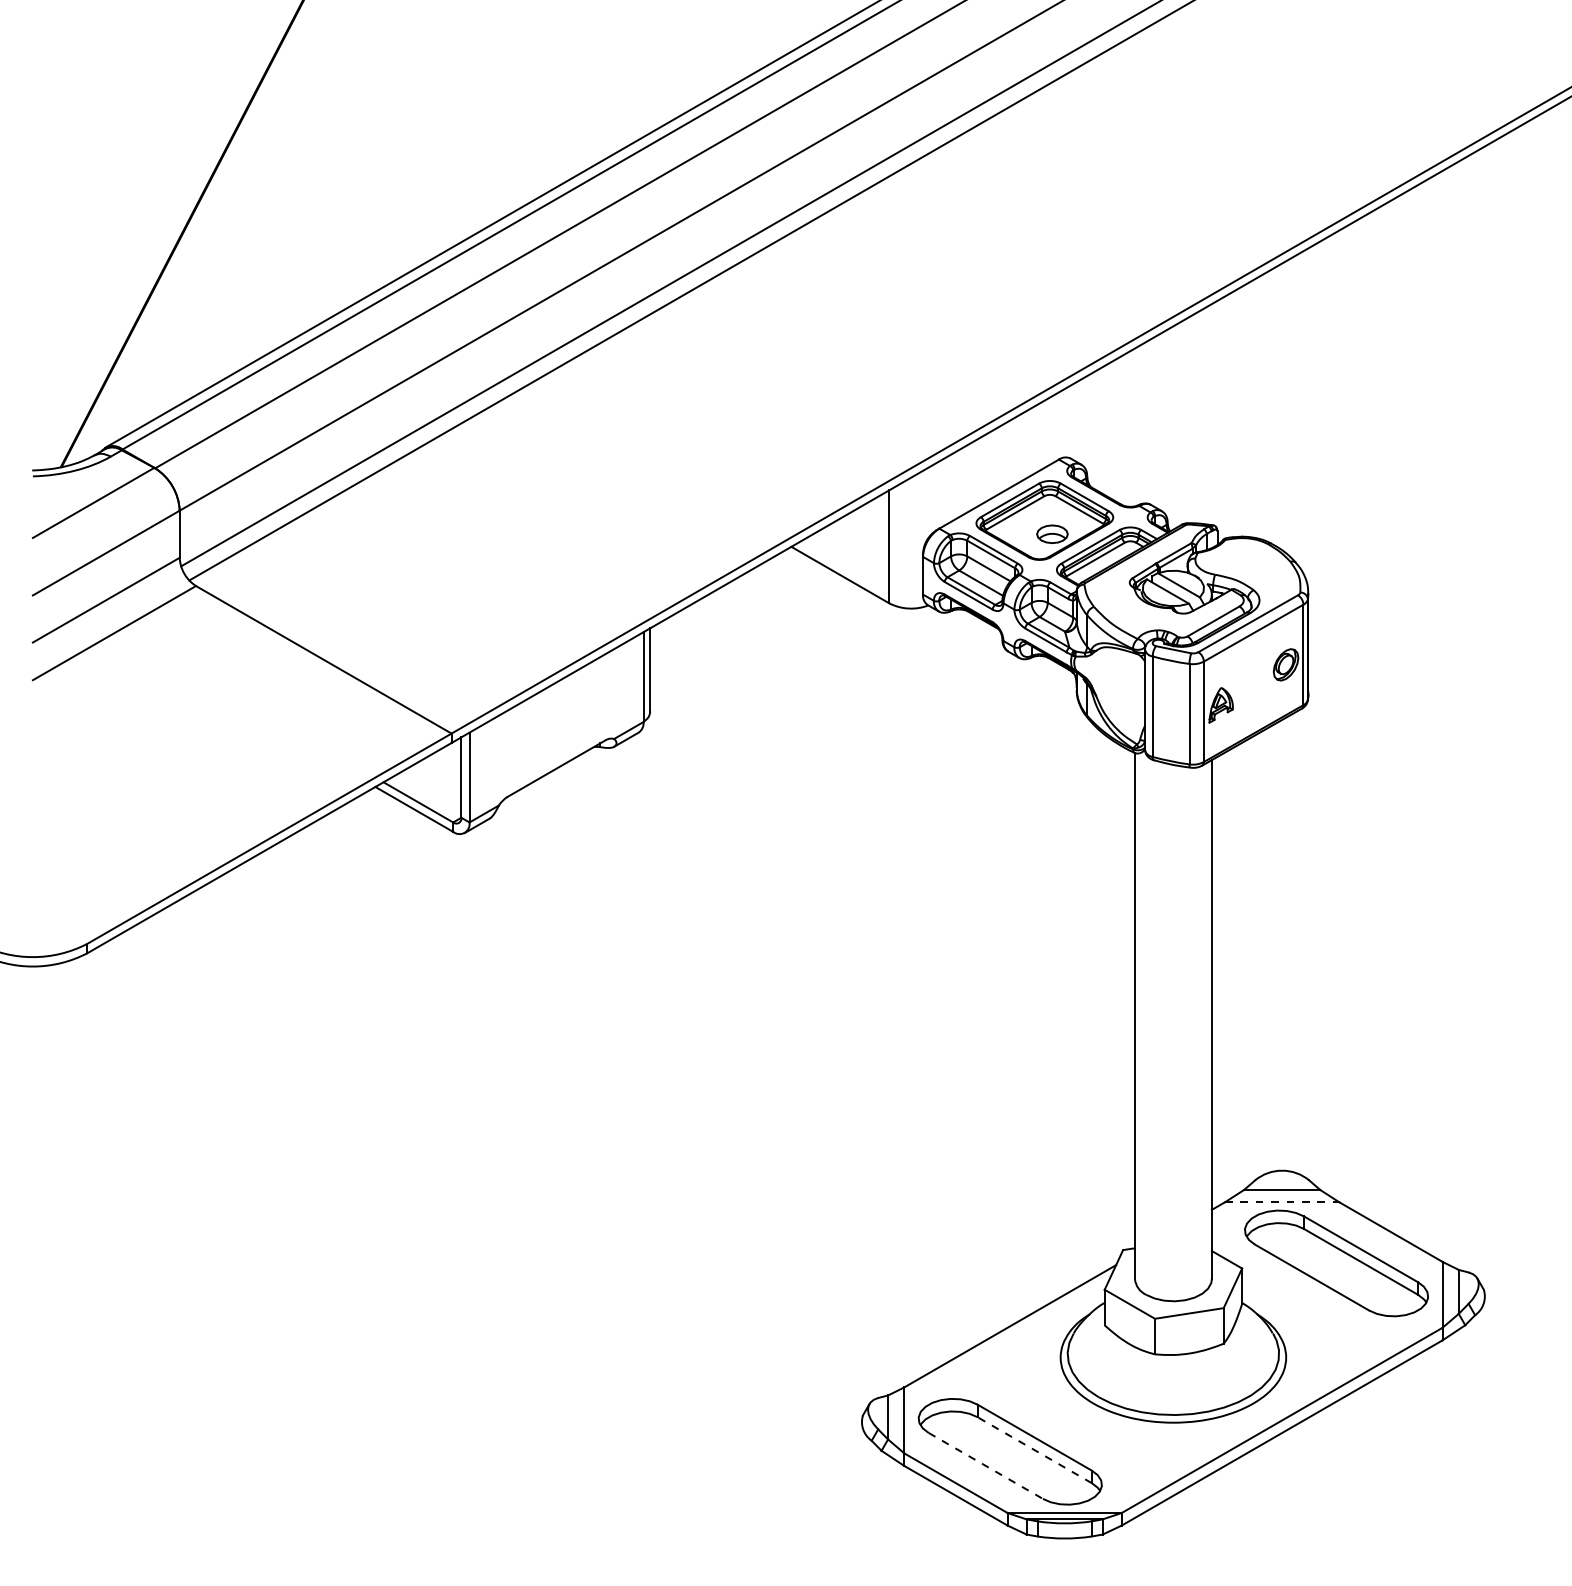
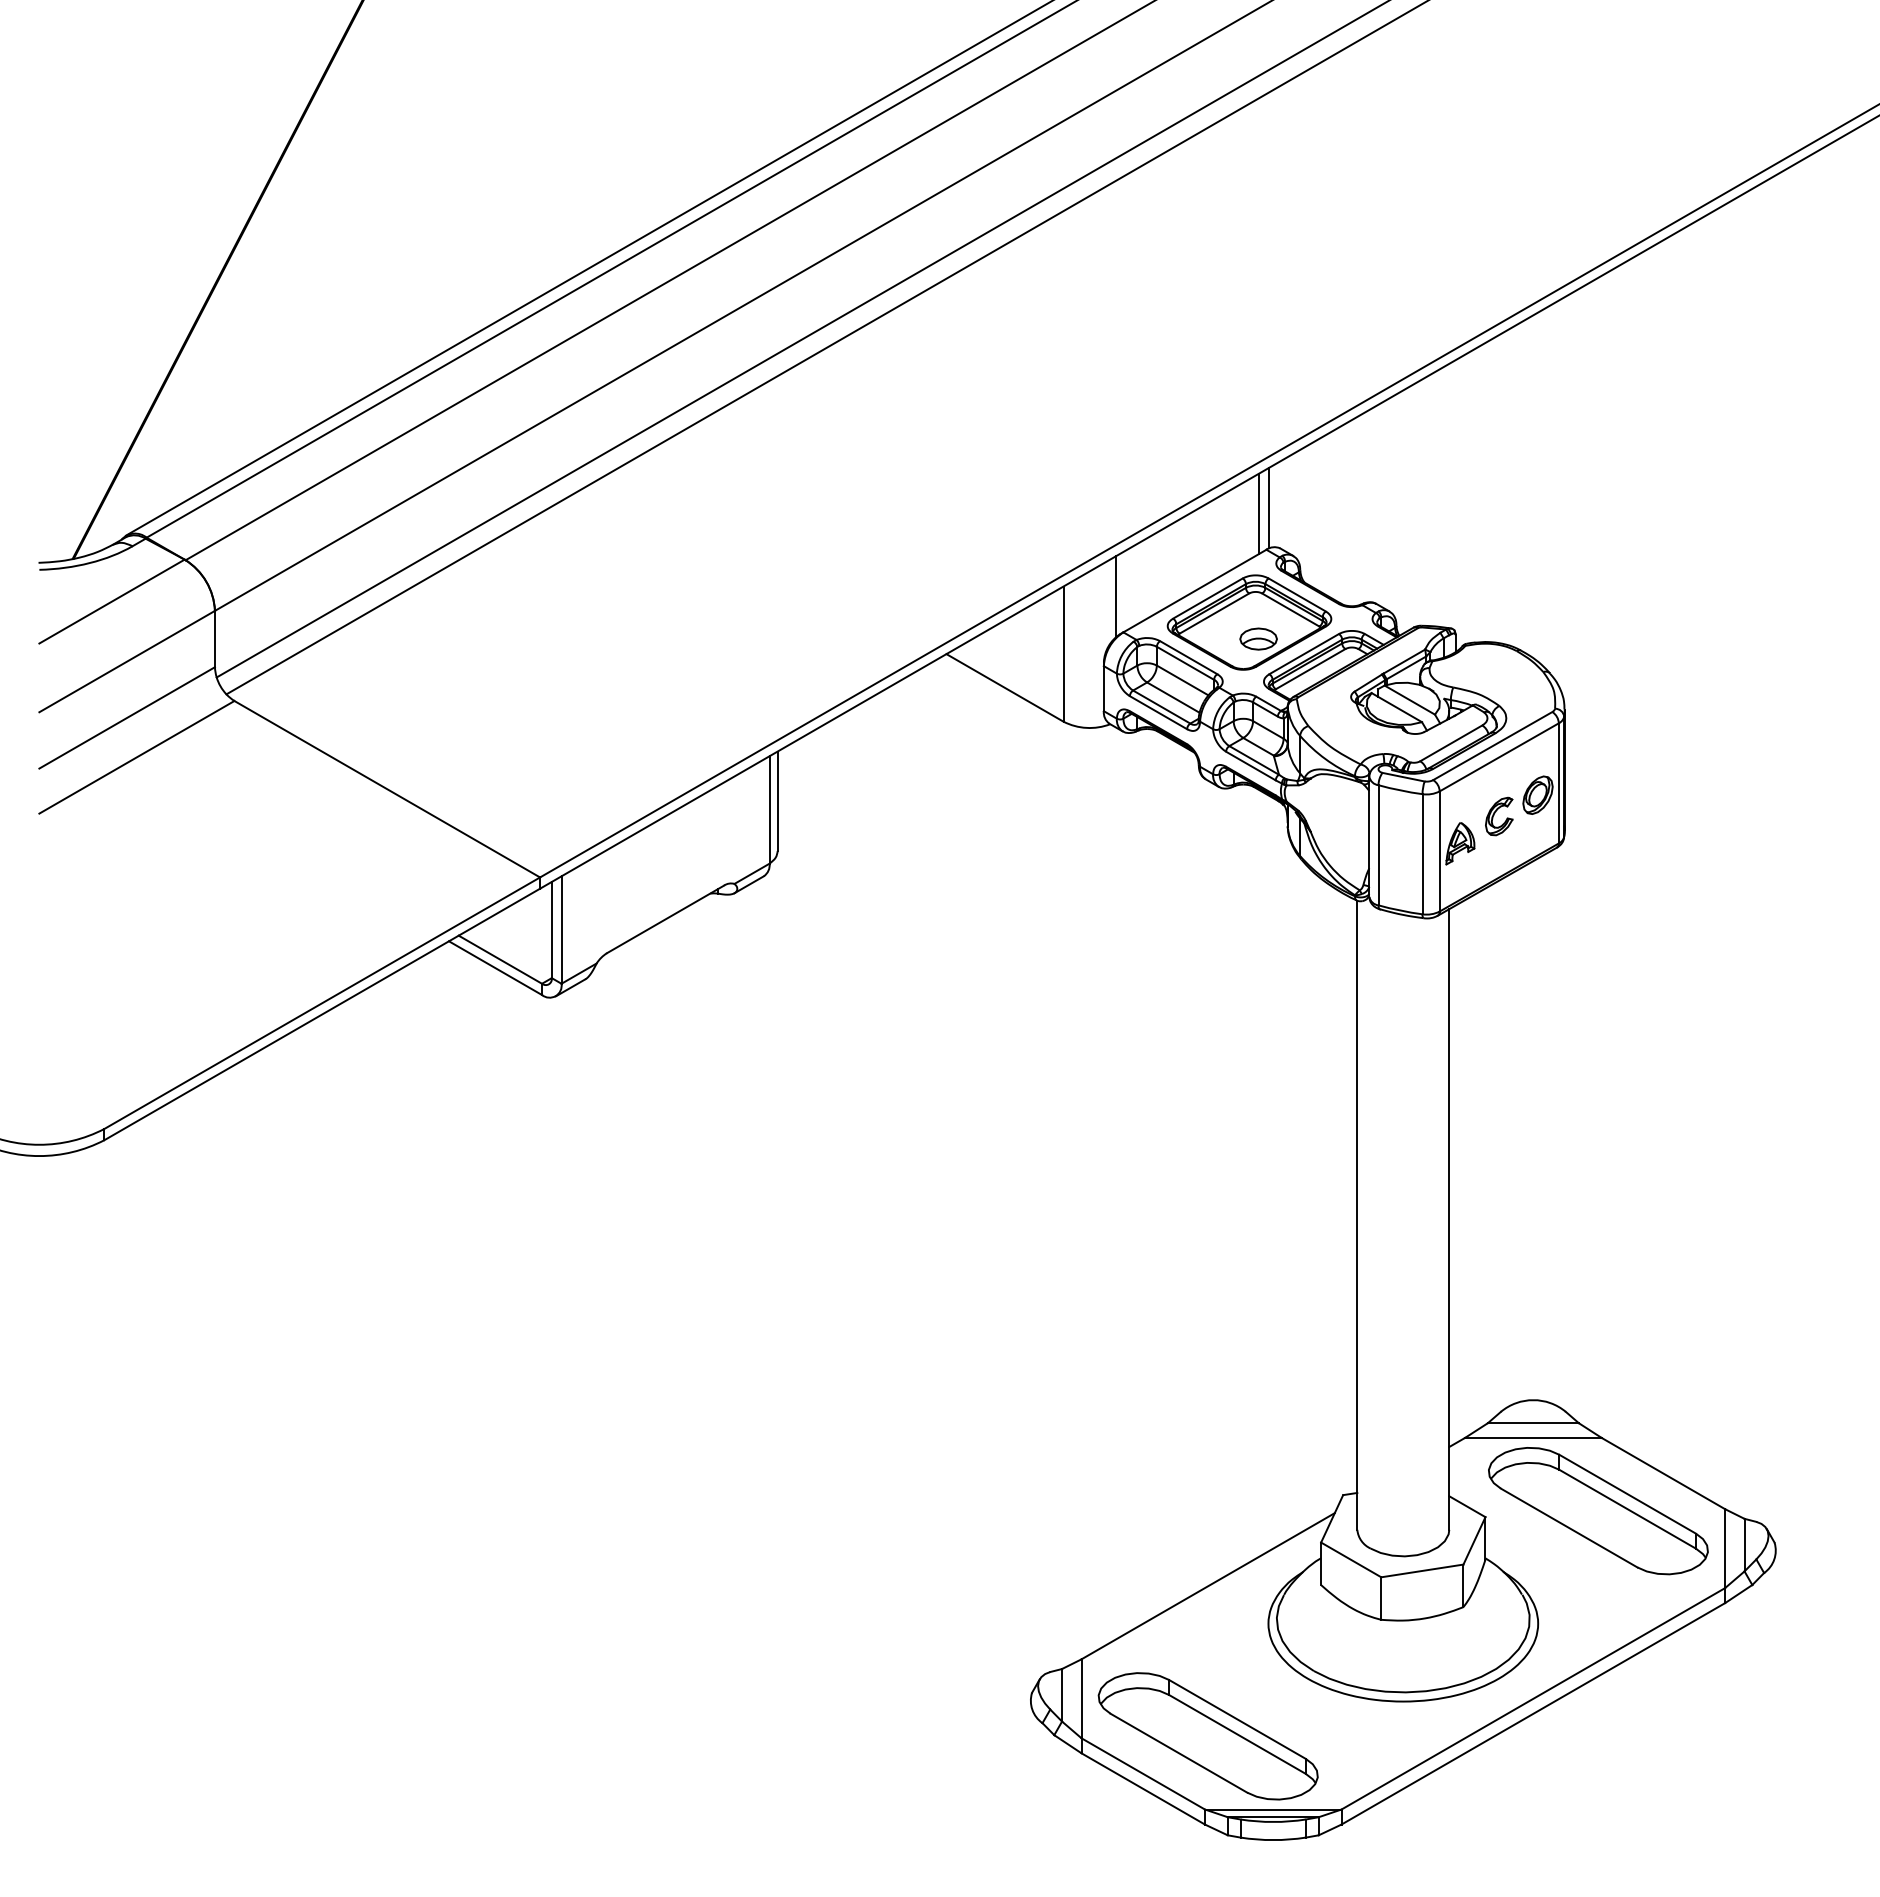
line: (1061, 424) -> (1269, 507), added
line: (1052, 429) -> (1258, 513), added
line: (932, 498) -> (1115, 596), added
part: (1253, 682) -> (1499, 816), added
line: (1282, 1201) -> (1533, 1437), dashed -> solid
line: (1034, 1450) -> (1237, 1734), dashed -> solid
line: (985, 1466) -> (1178, 1753), dashed -> solid

